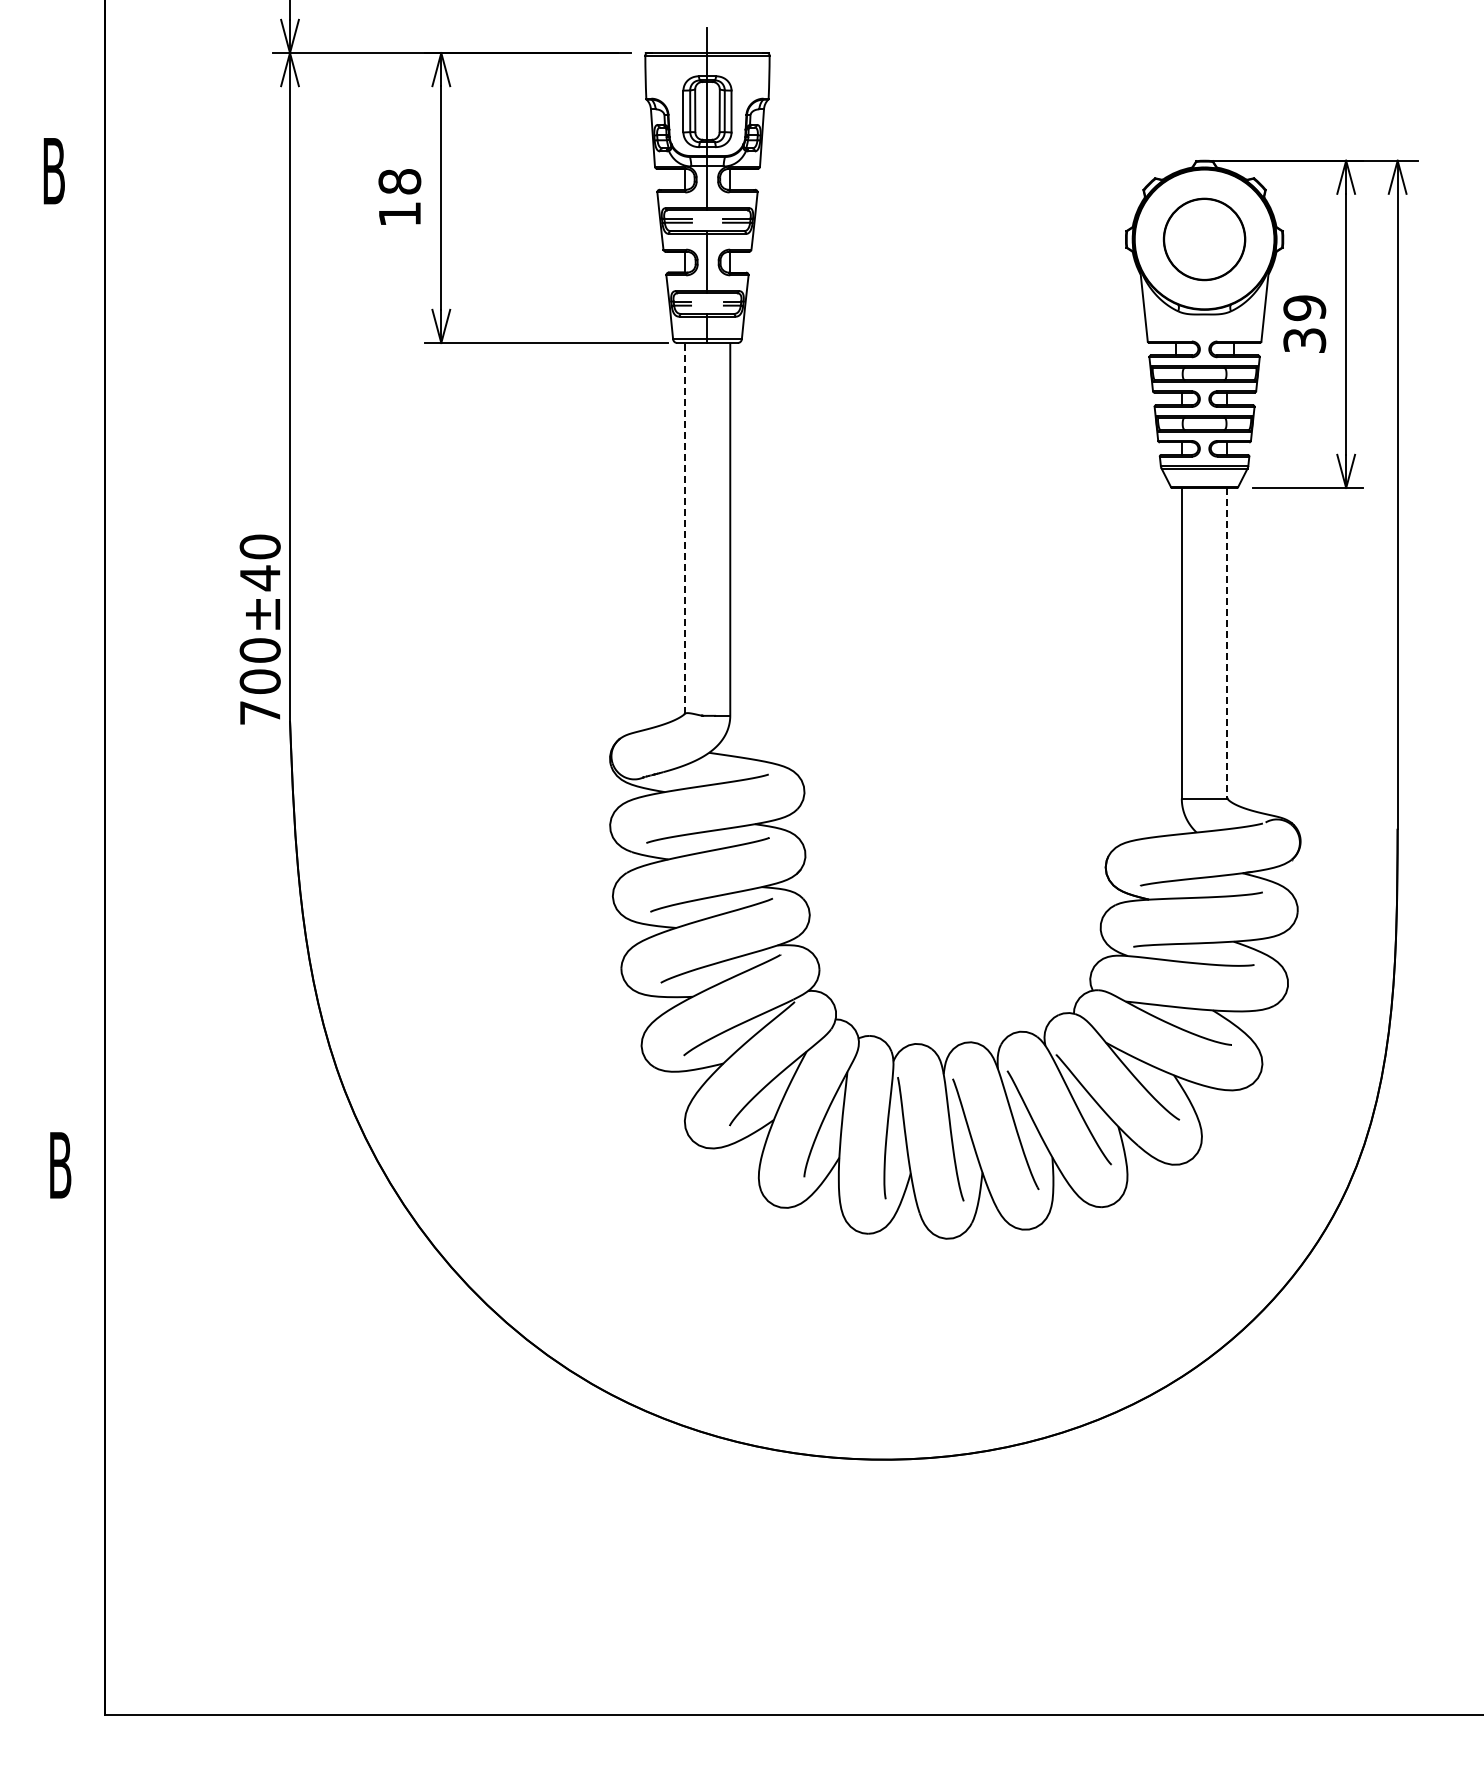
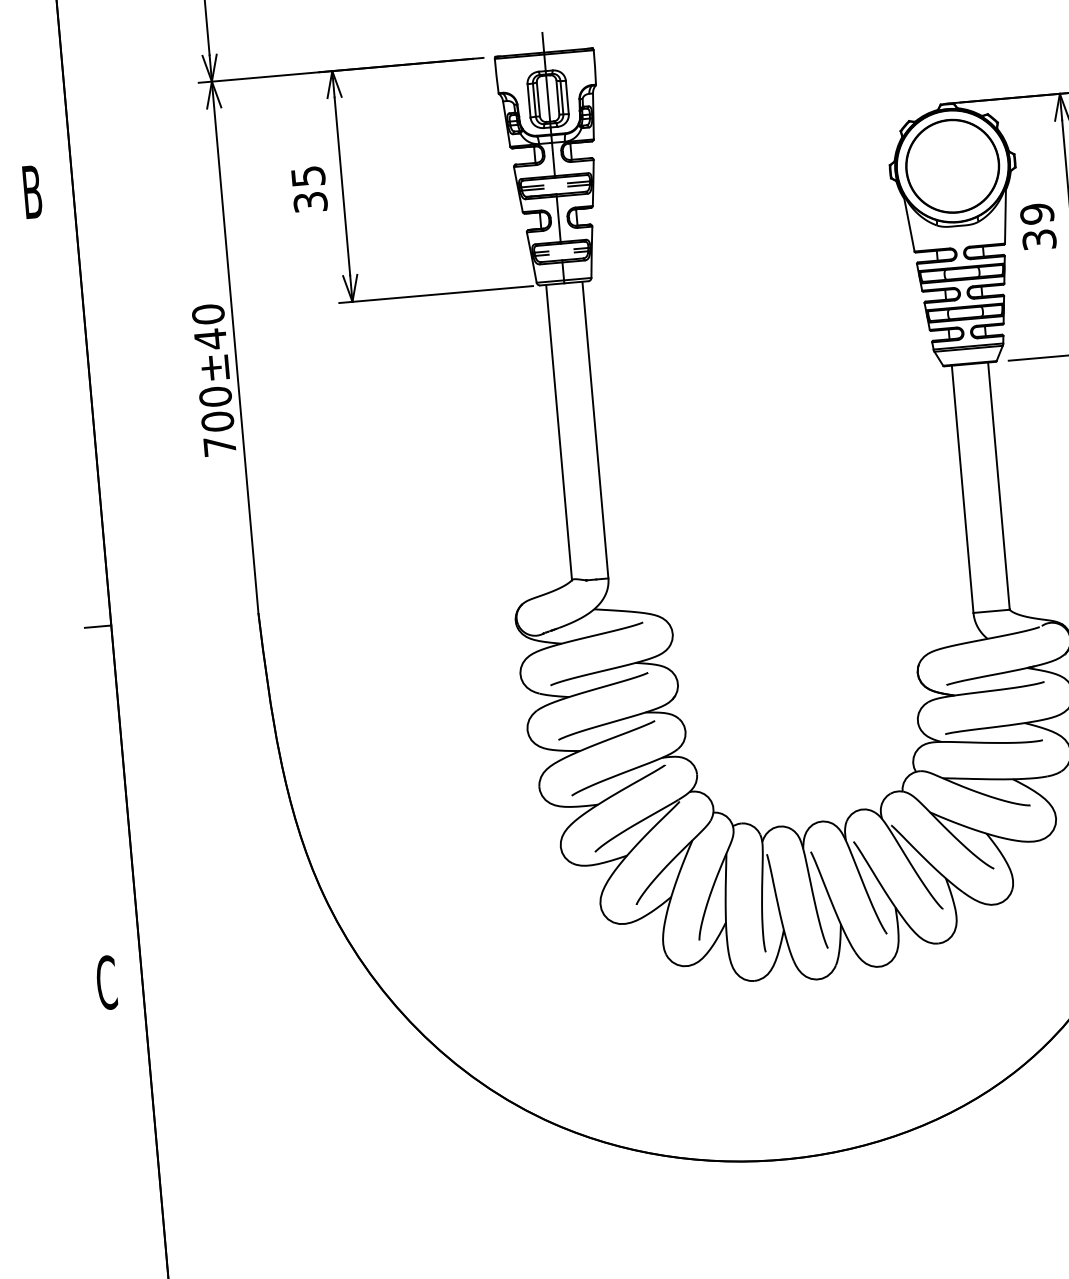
text: (399, 197) -> (309, 188), 18 -> 35
circle: (1204, 239) -> (952, 166), size x1.43
line: (684, 528) -> (558, 432), dashed -> solid
text: (259, 629) -> (213, 380), moved
line: (1227, 643) -> (999, 486), dashed -> solid
line: (88, 720) -> (98, 626), added
text: (60, 1165) -> (106, 982), B -> C

